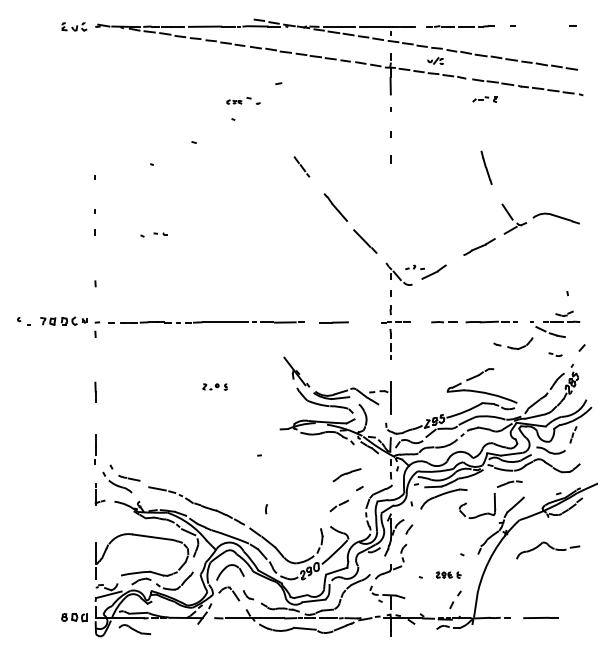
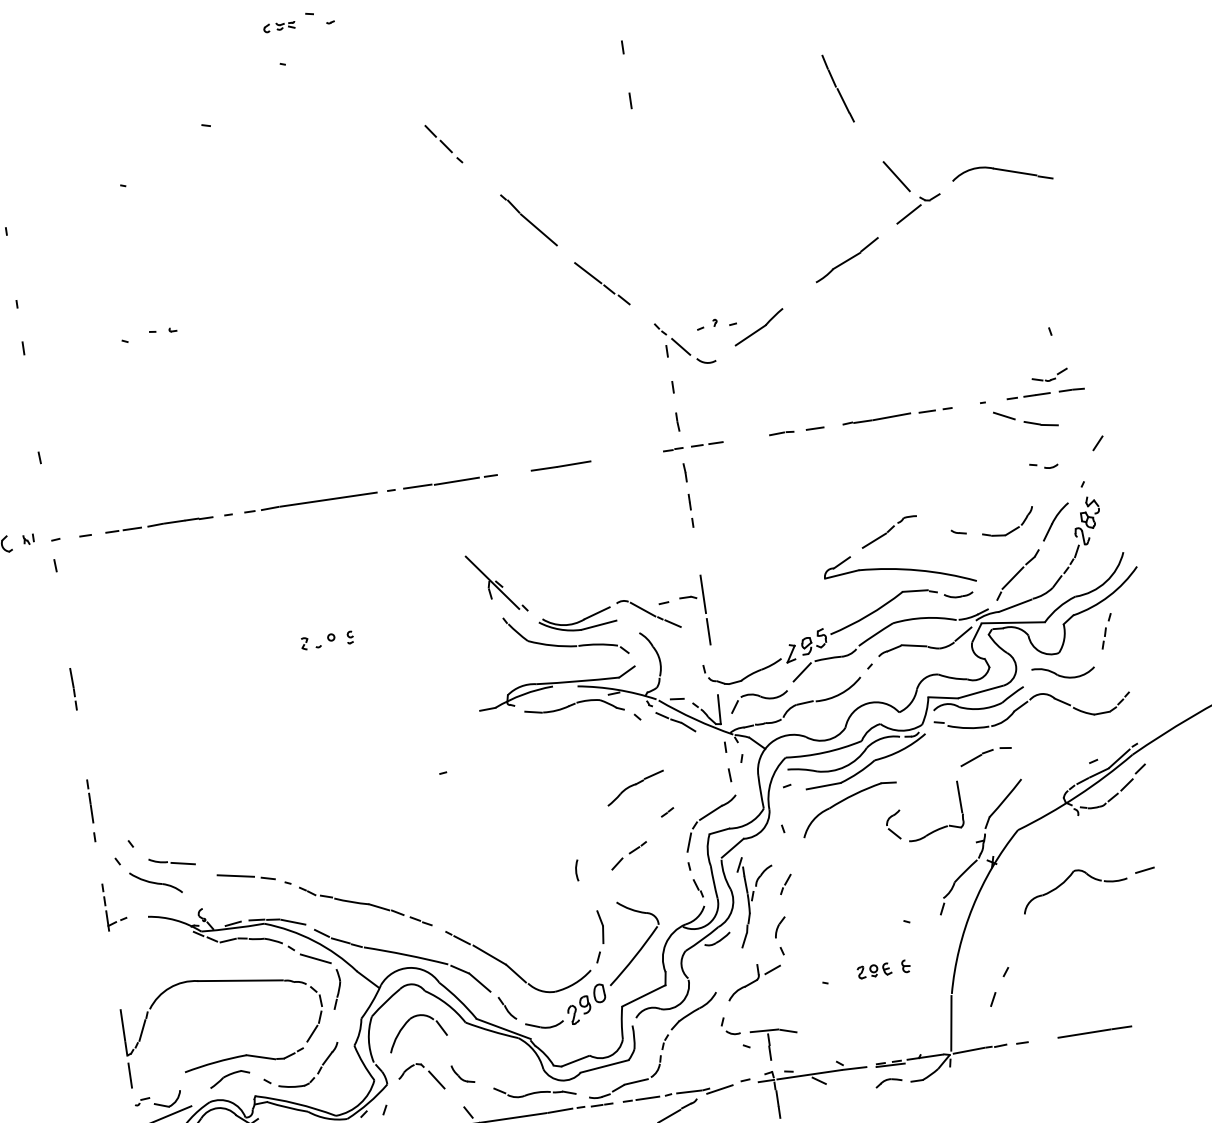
part: (513, 343) -> (993, 525), moved
arc: (266, 509) -> (577, 871), moved
part: (455, 599) -> (999, 986), moved

